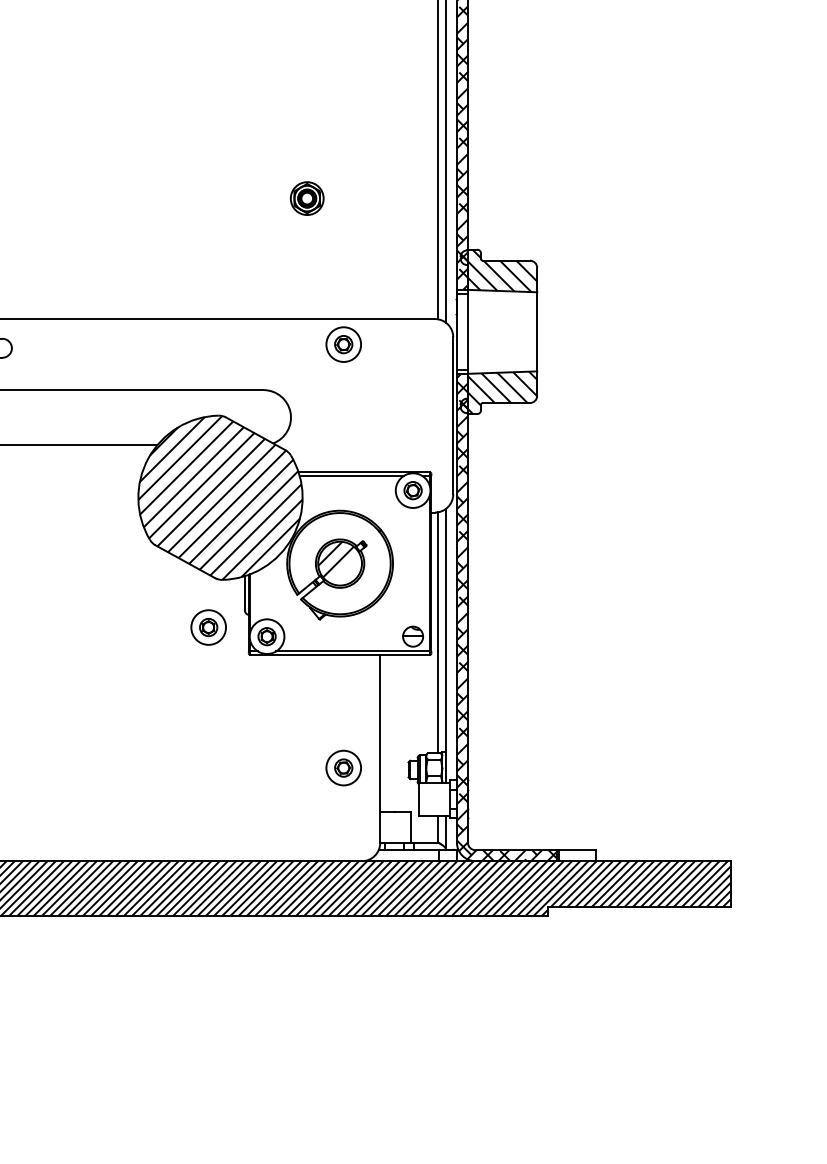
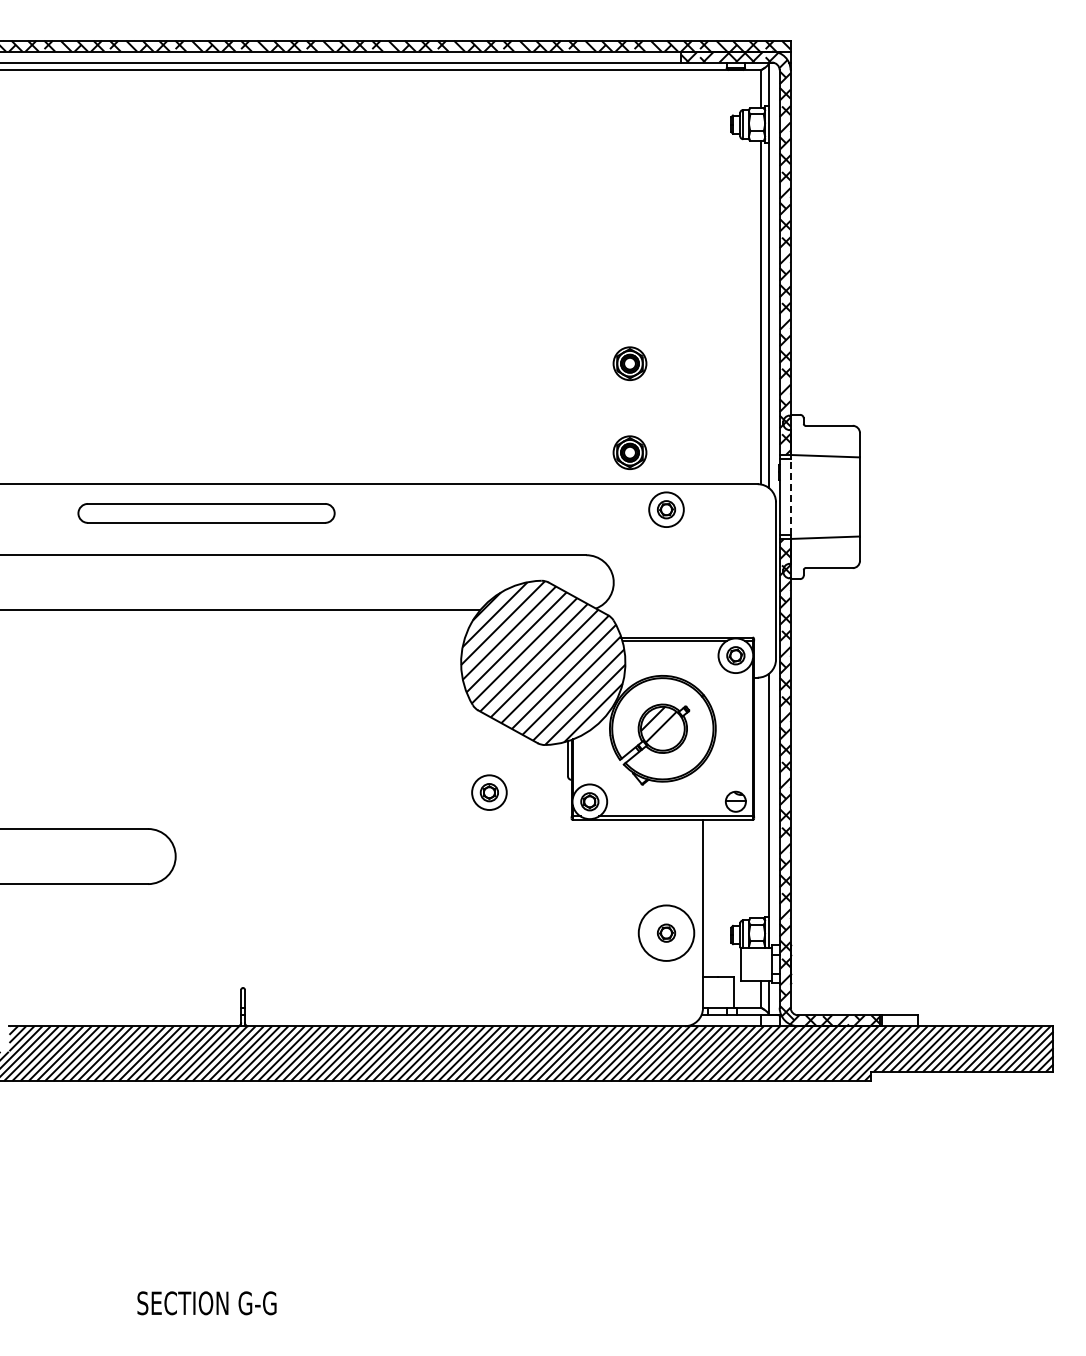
hatch: (498, 270) -> (821, 435), removed
part: (306, 287) -> (629, 452), added
line: (467, 331) -> (790, 496), solid -> dashed
hatch: (498, 392) -> (821, 557), removed
part: (208, 627) -> (489, 792), moved
line: (438, 632) -> (761, 797), removed
circle: (343, 767) -> (666, 932), size x1.6

